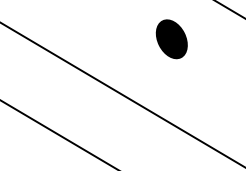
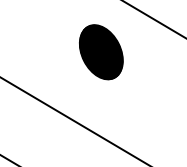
part: (171, 39) -> (101, 52), size x1.43

